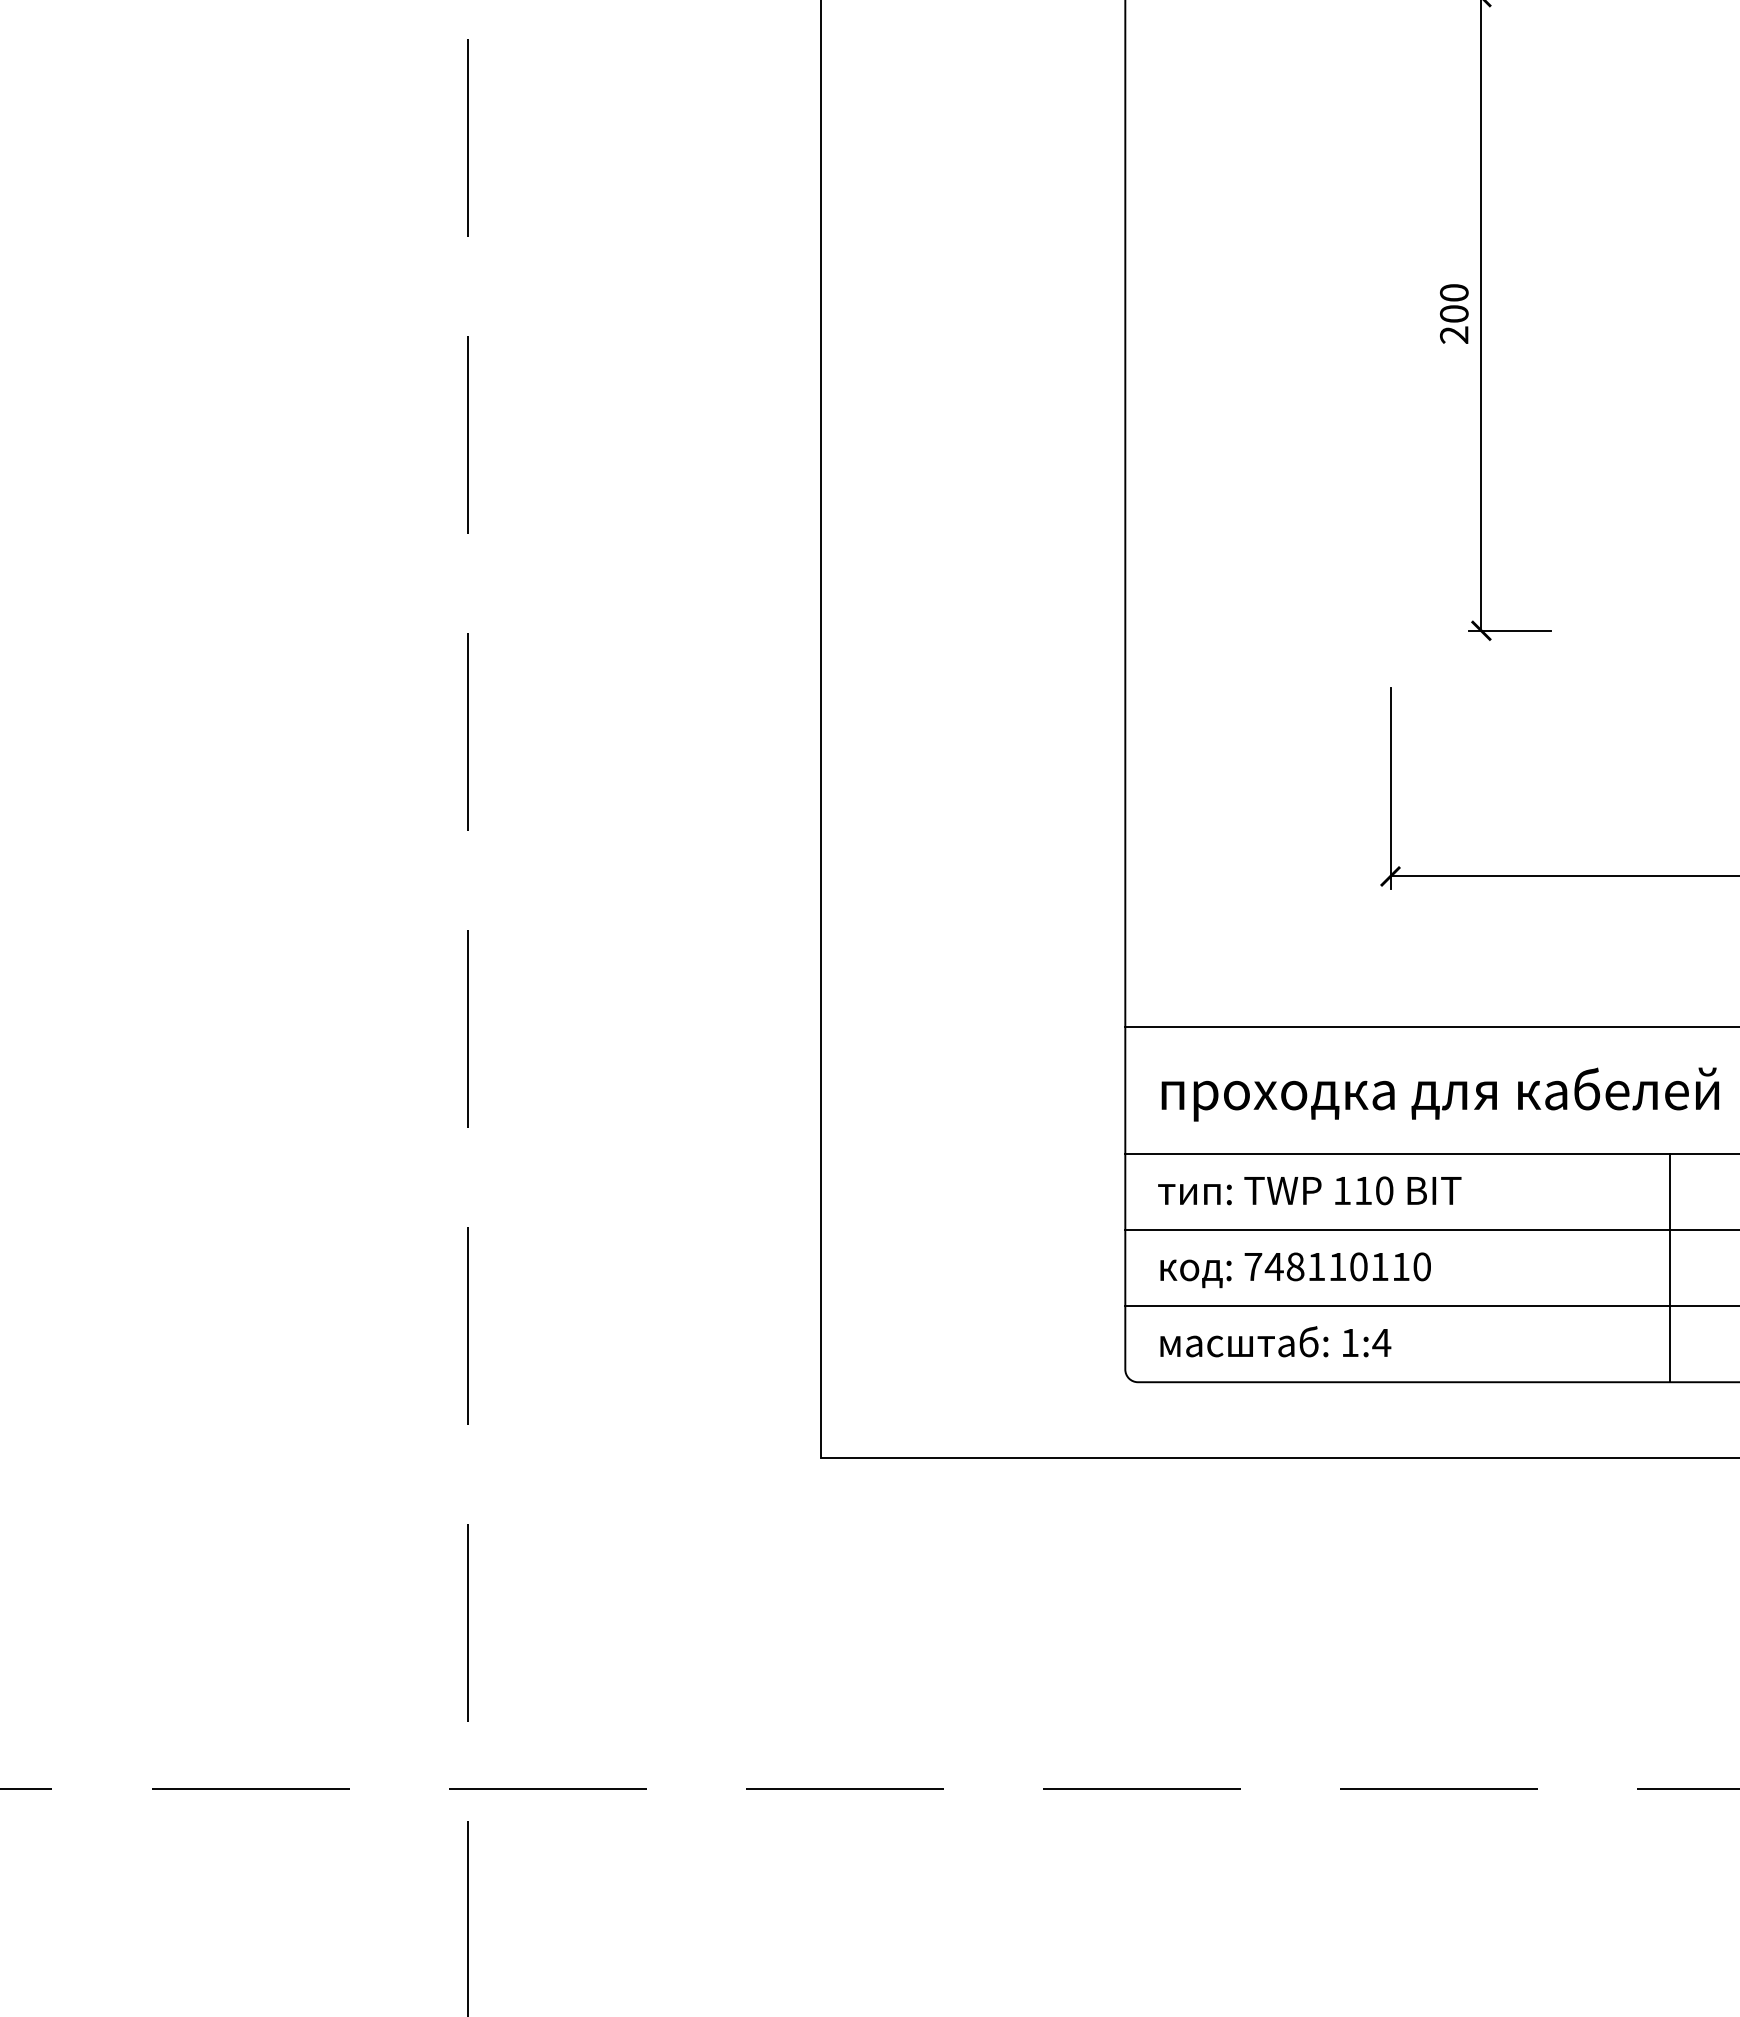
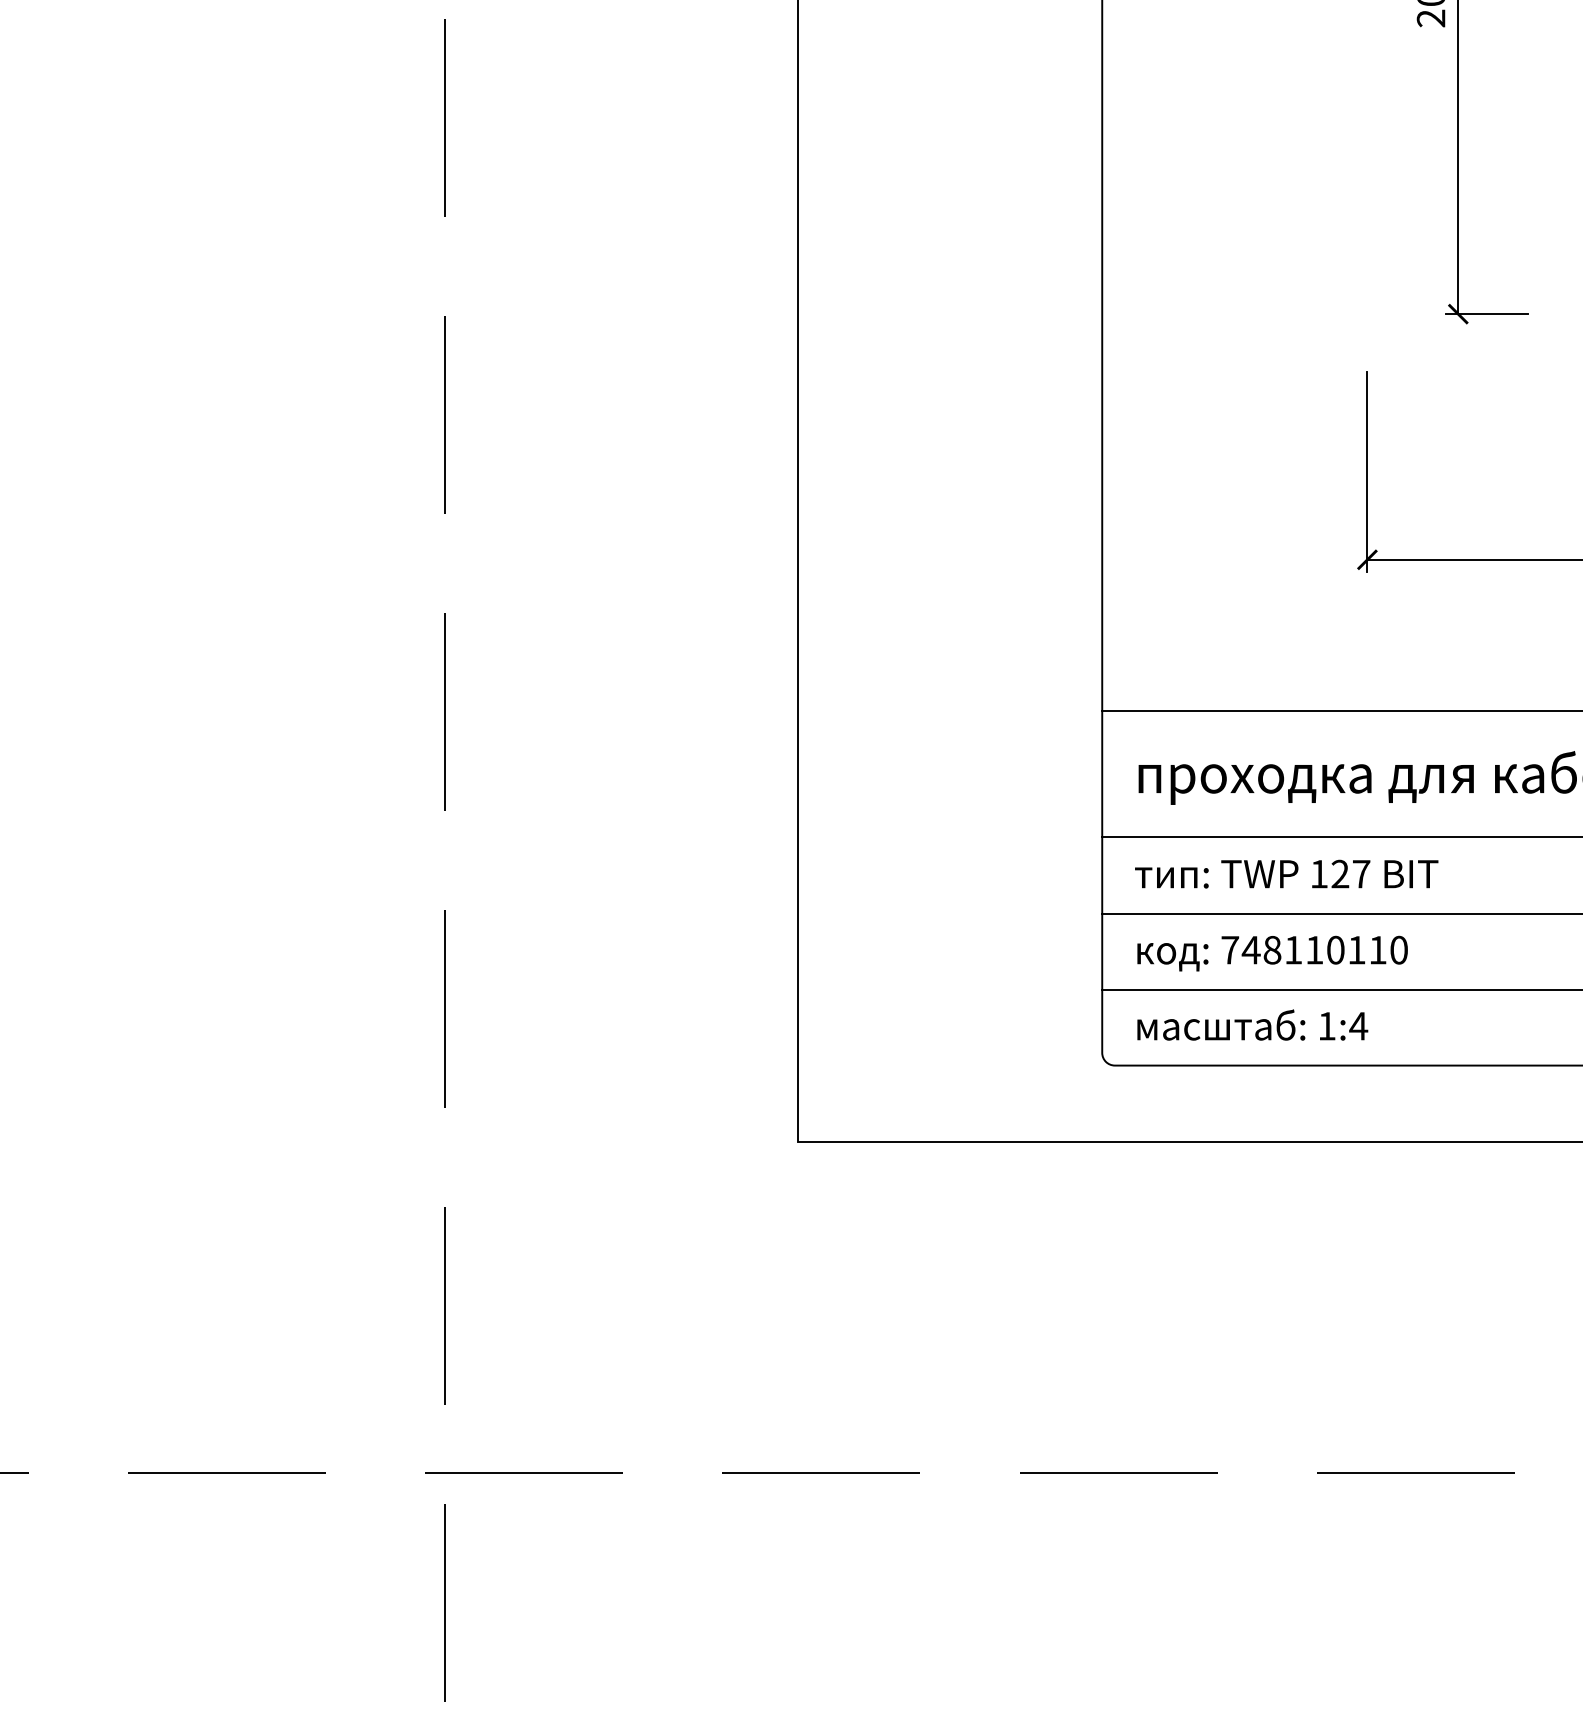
text: (1373, 1190) -> (1350, 873), 110 -> 127

